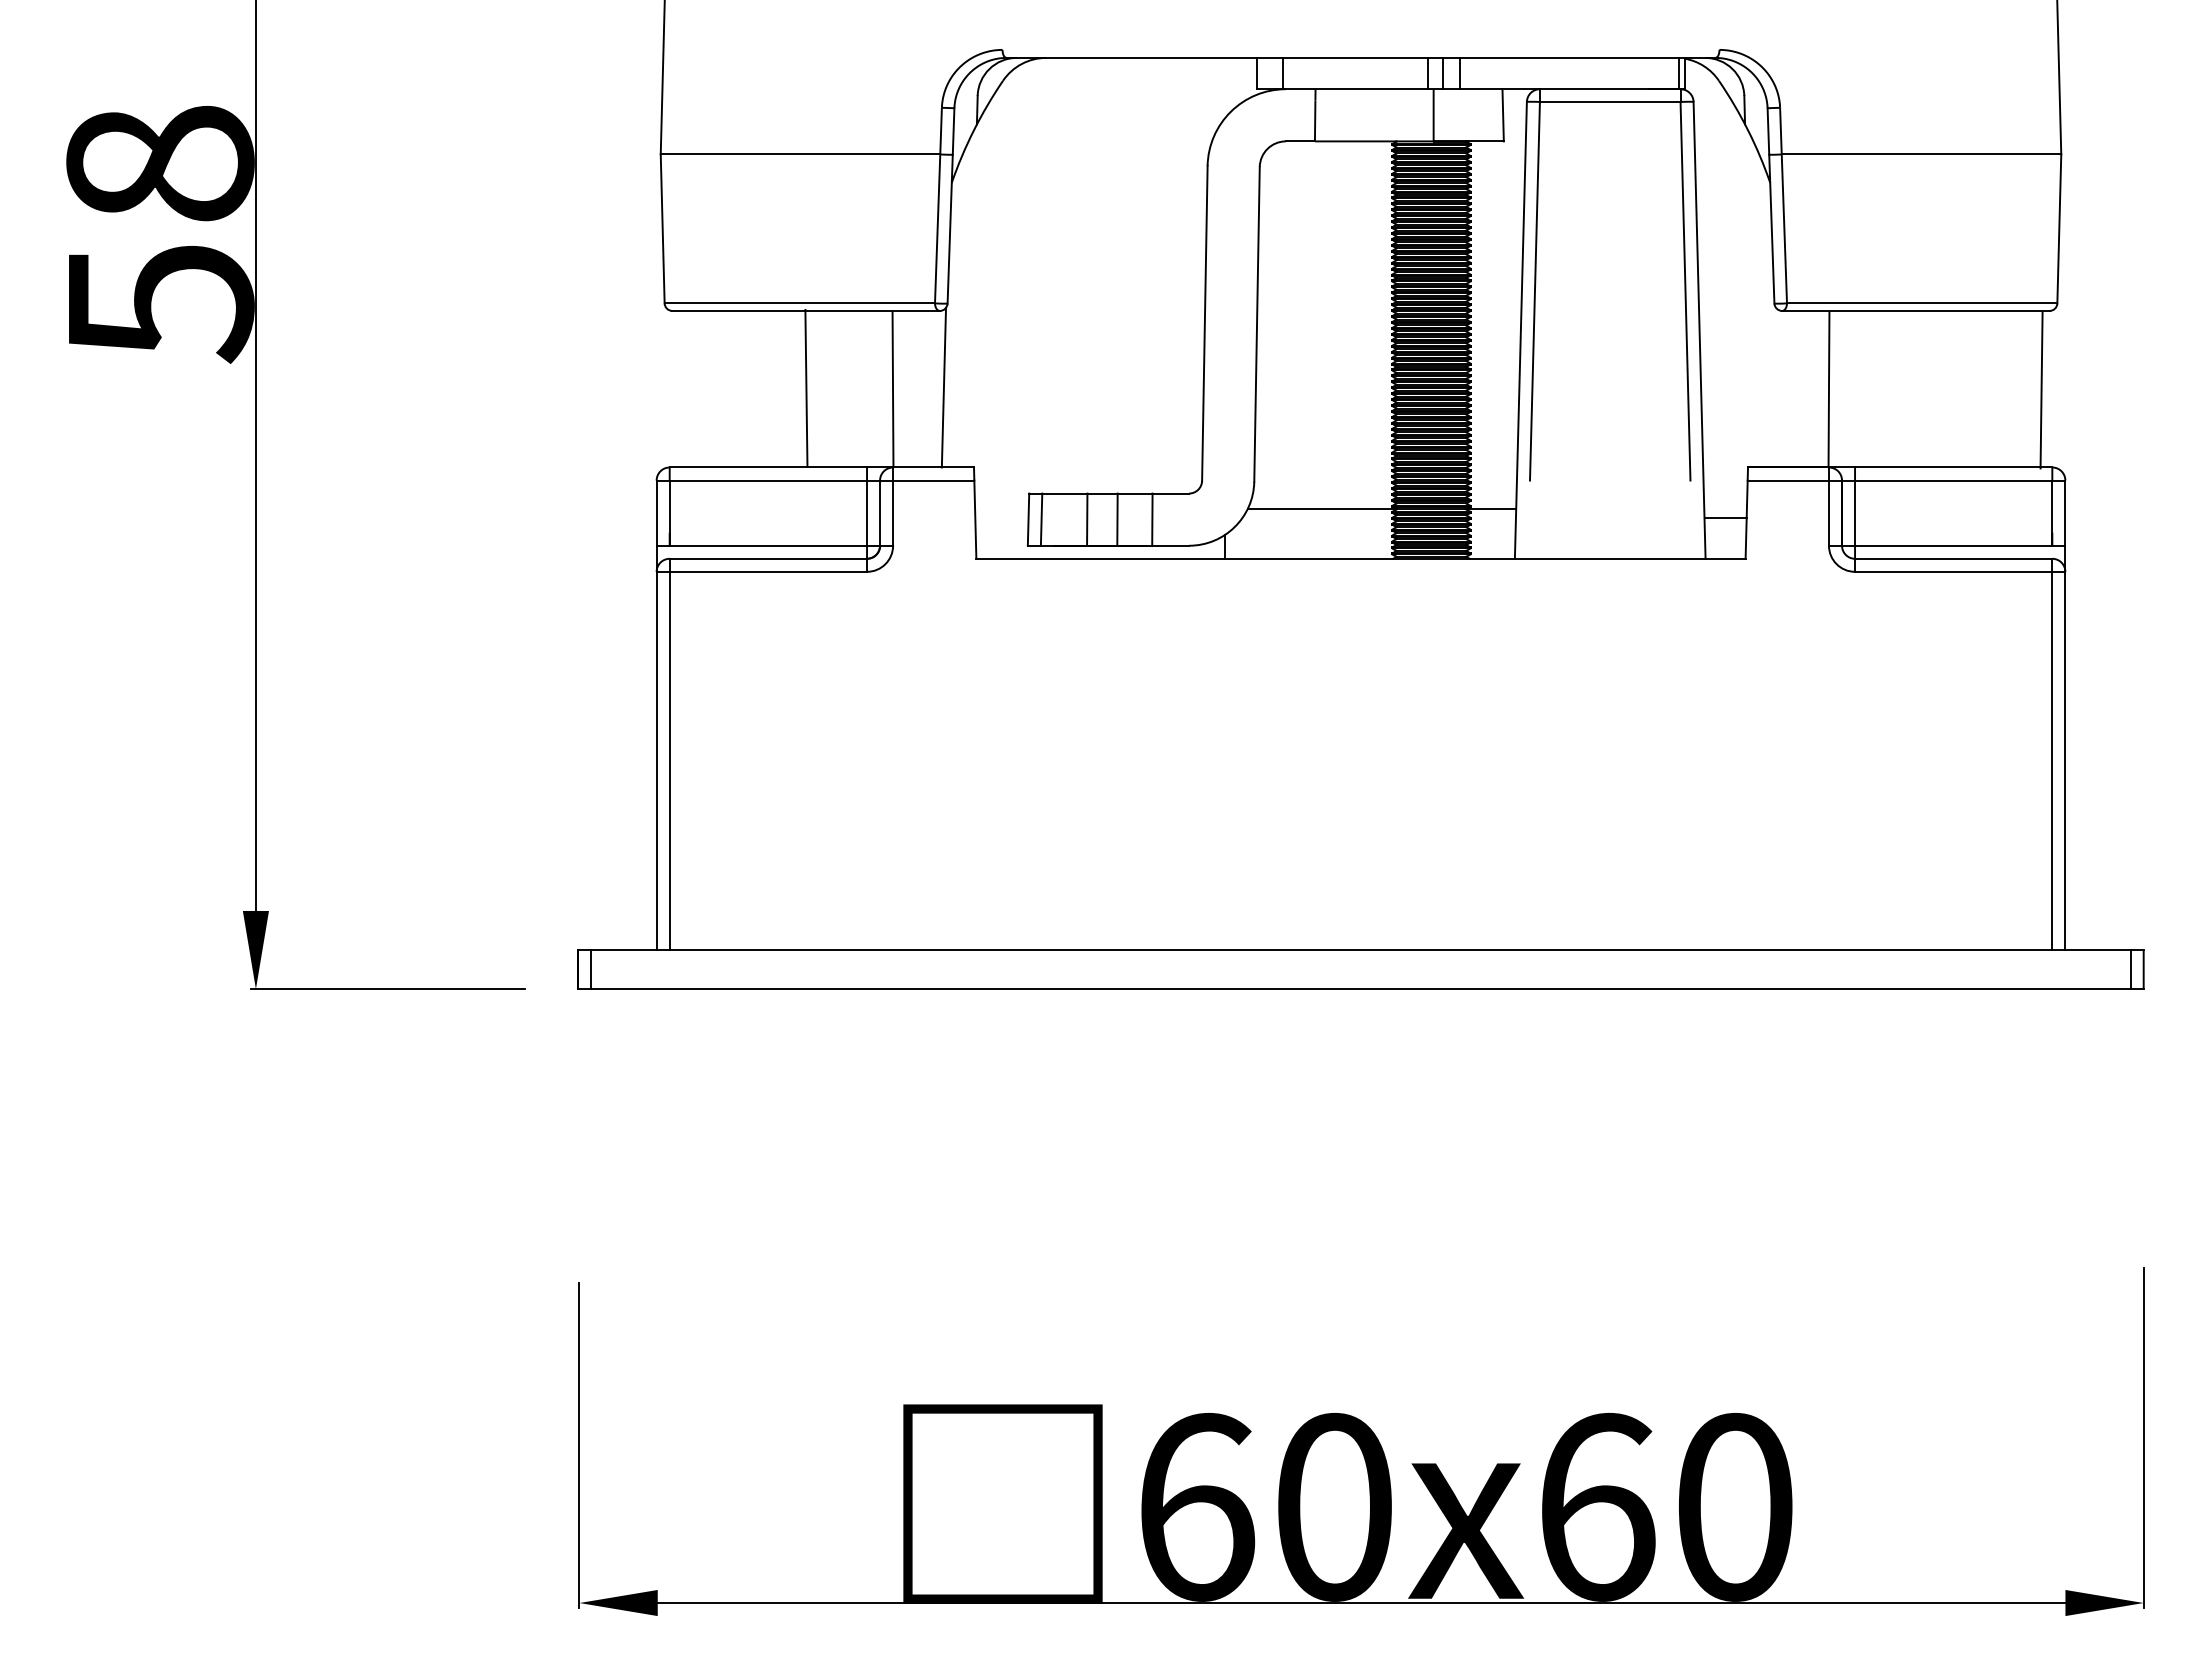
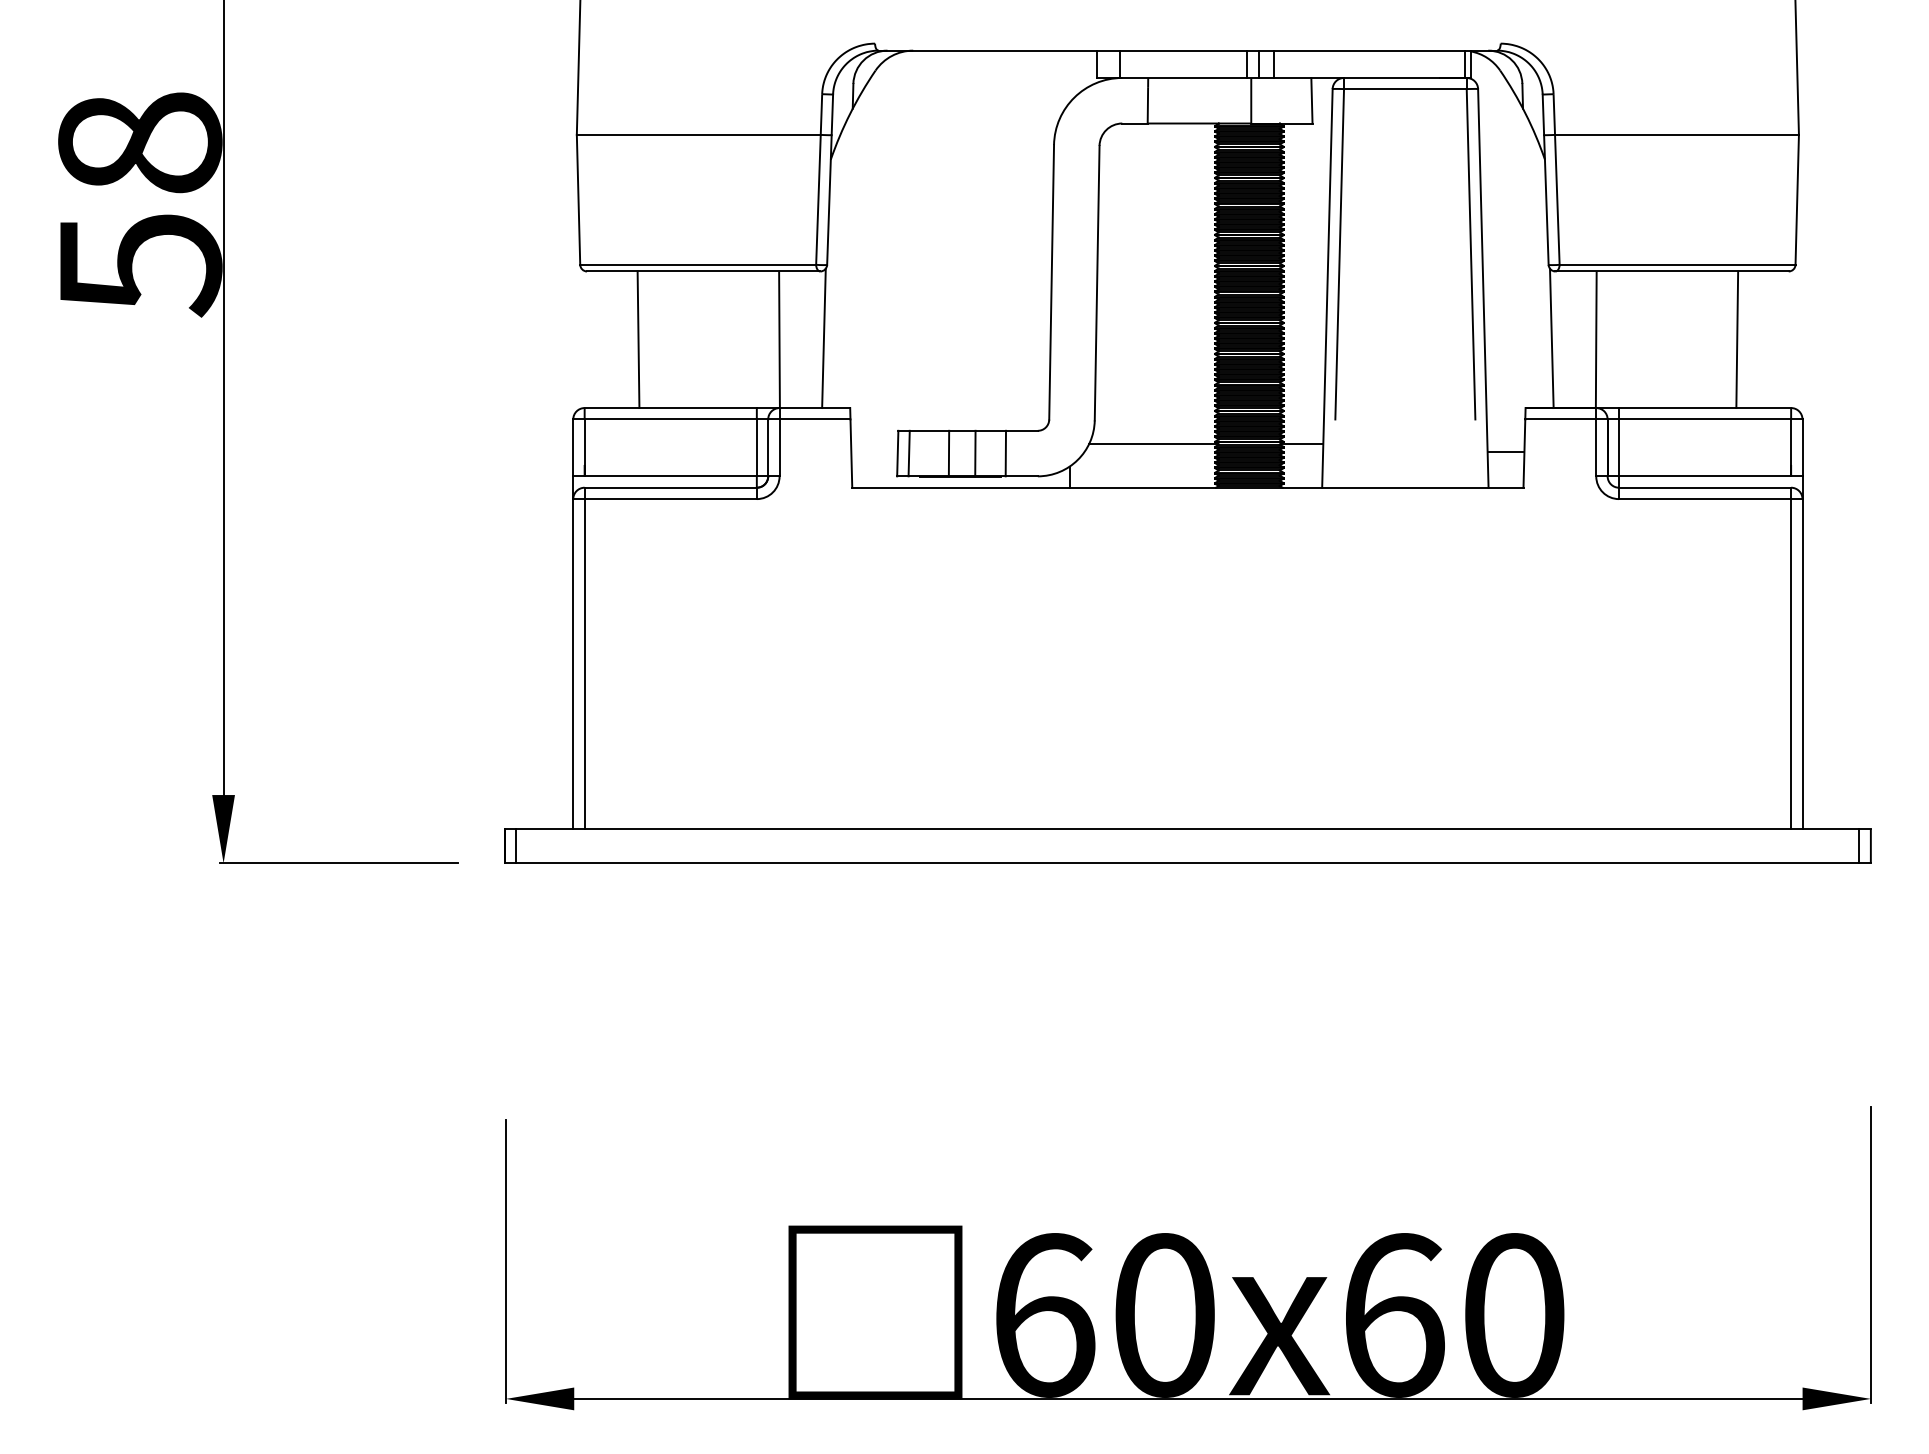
line: (806, 387) -> (638, 339), moved
line: (1777, 387) -> (1551, 338), added
line: (2041, 389) -> (1737, 339), moved

